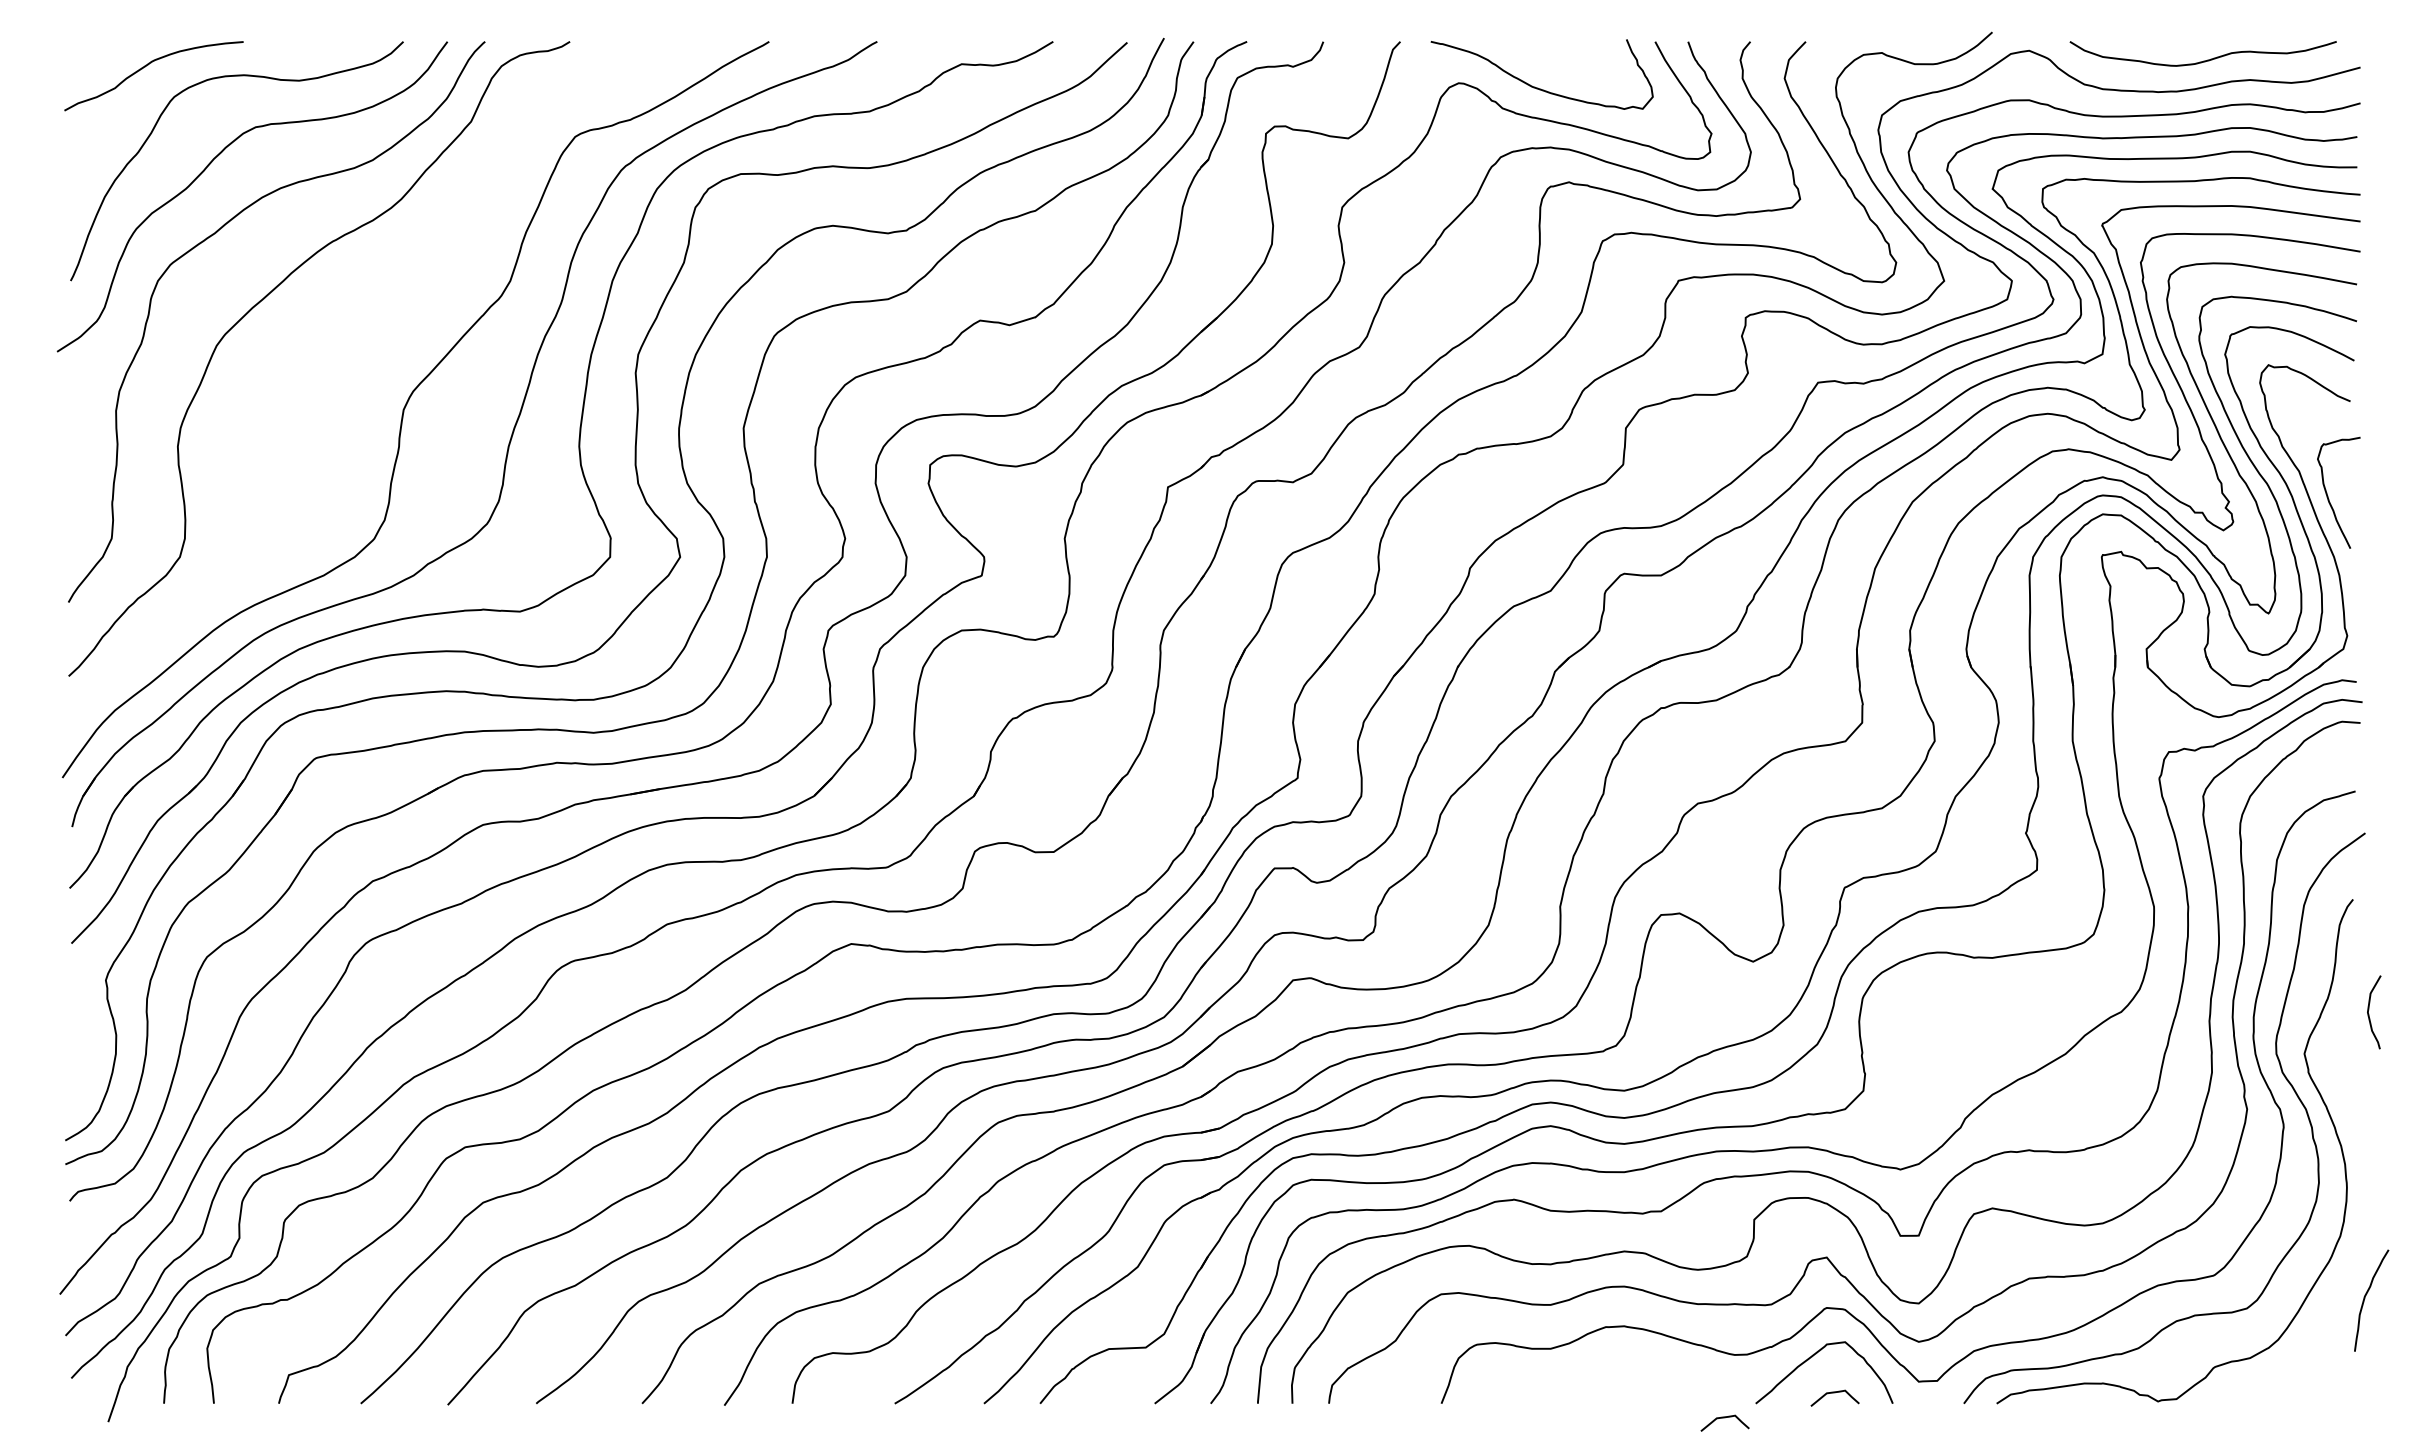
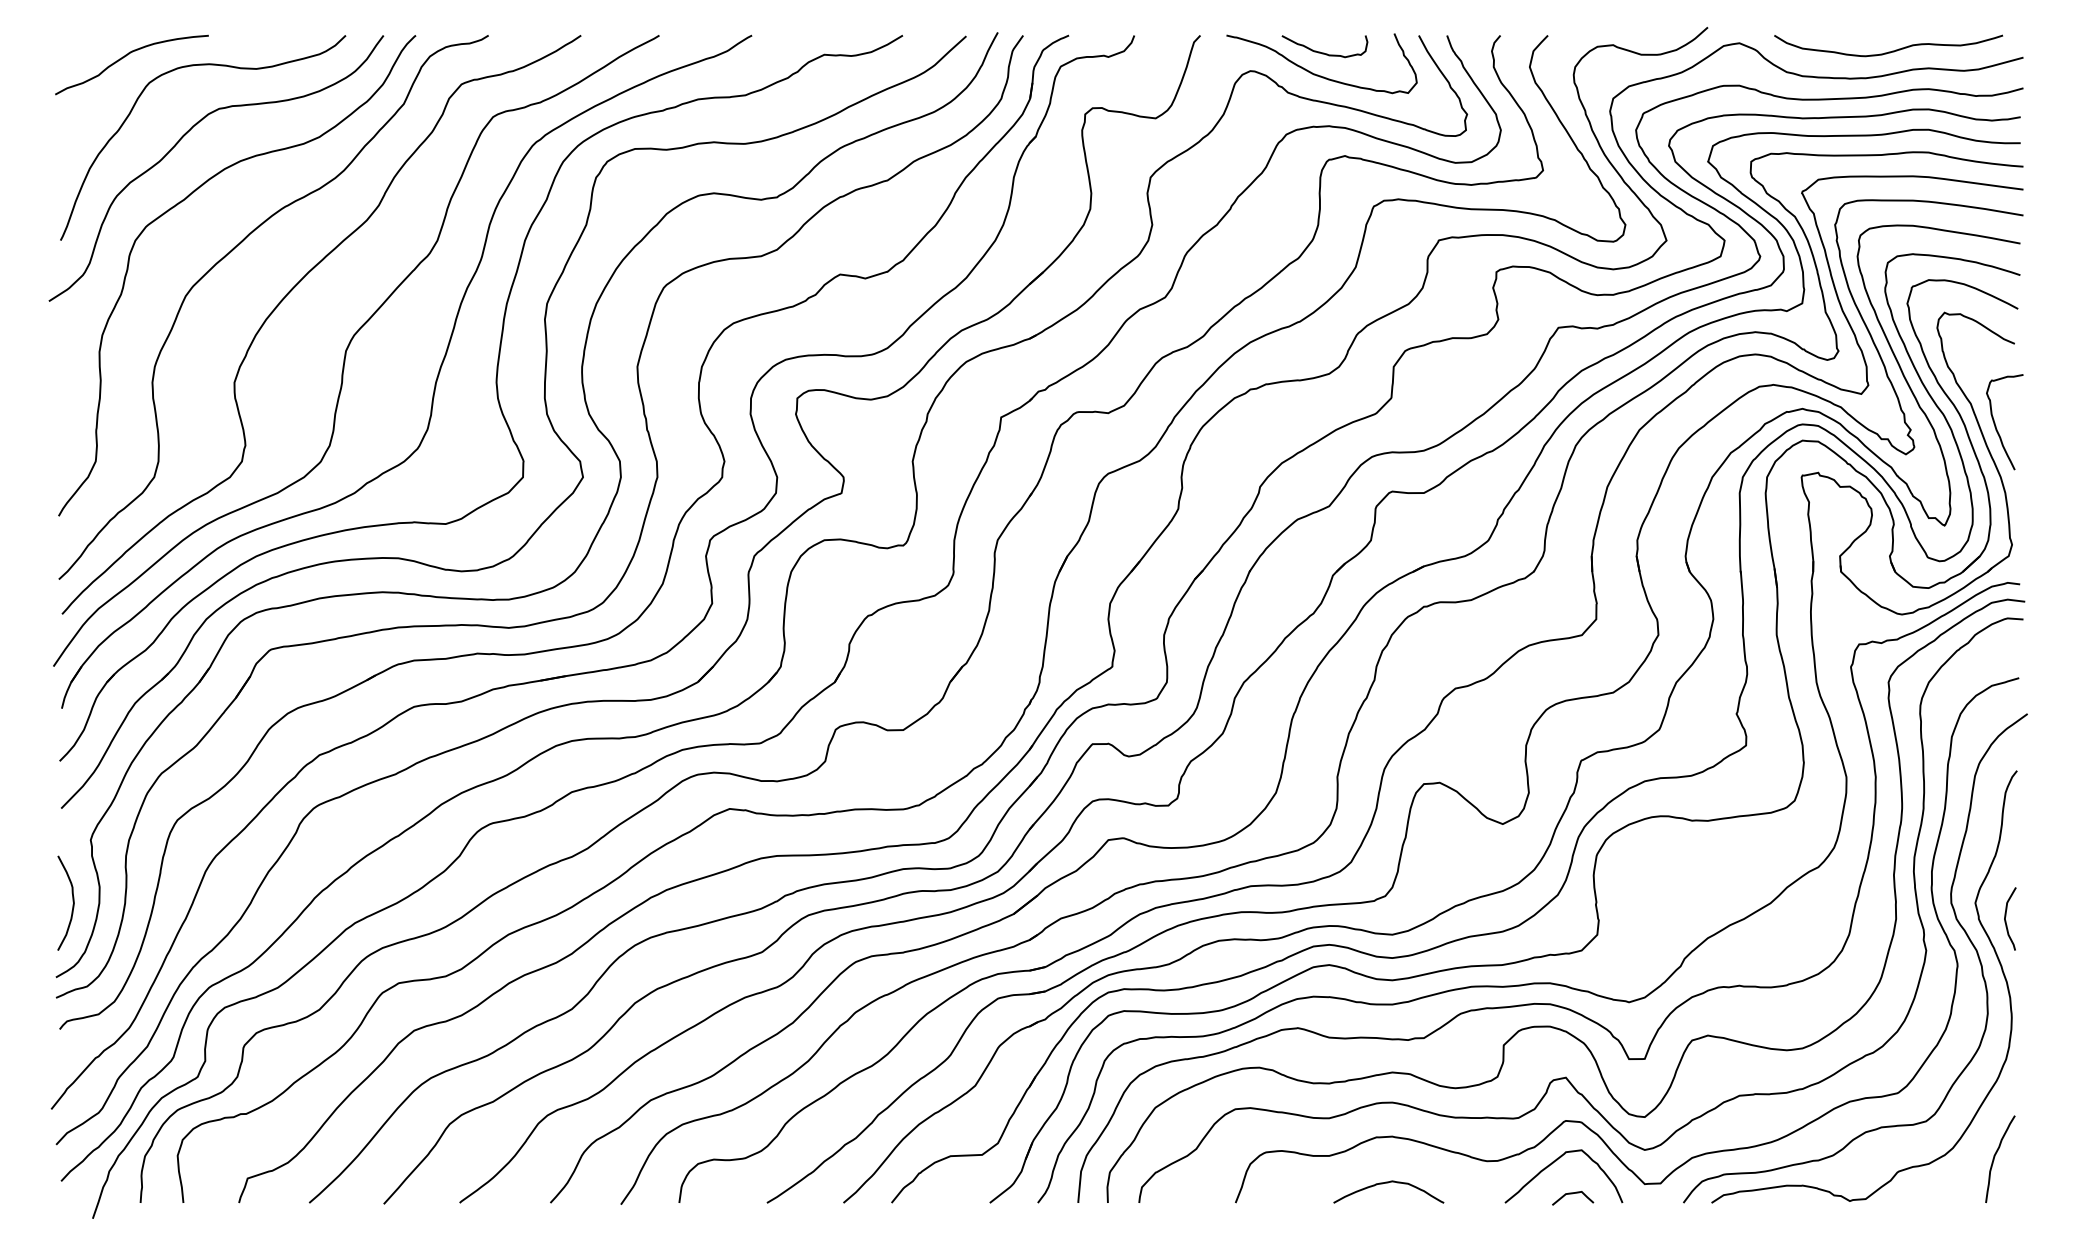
curve: (1543, 61) -> (1323, 52), added
curve: (335, 345) -> (287, 295), added
curve: (2369, 1014) -> (2006, 920), moved
curve: (85, 1053) -> (73, 902), added
curve: (2365, 1298) -> (1995, 1157), moved
curve: (1615, 1381) -> (1384, 1183), added
curve: (1724, 1418) -> (1478, 1215), removed

